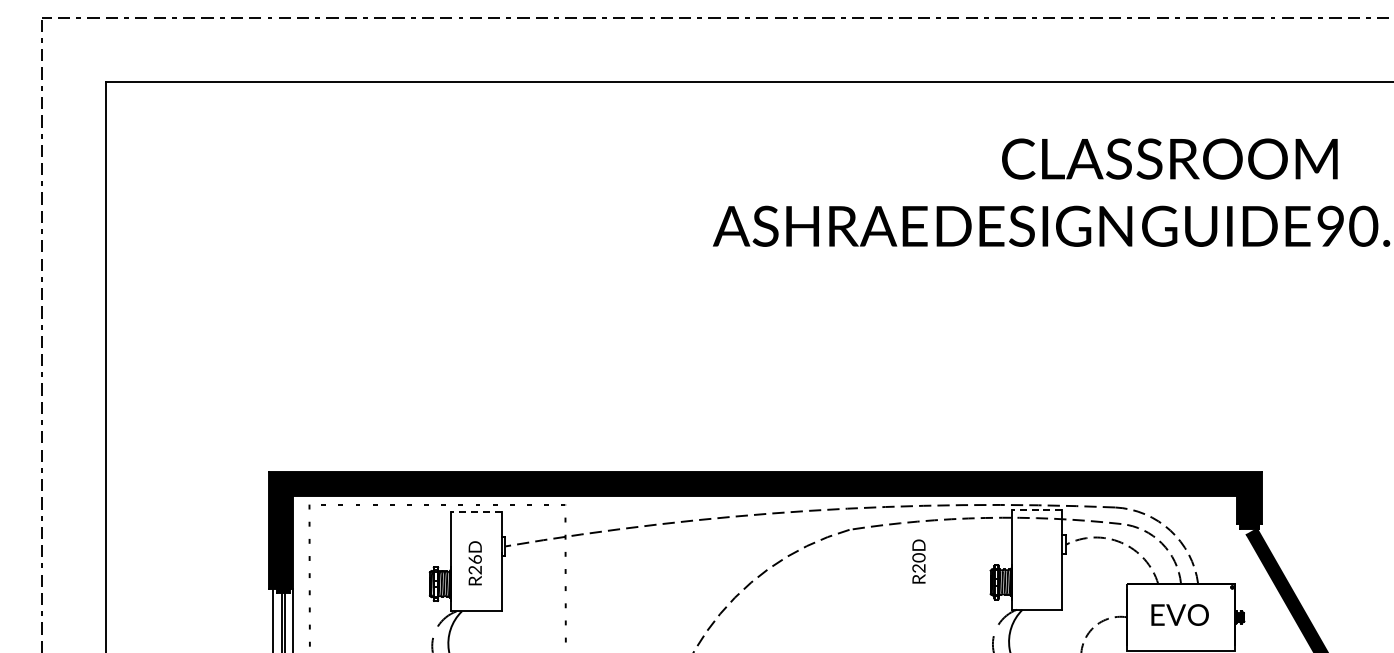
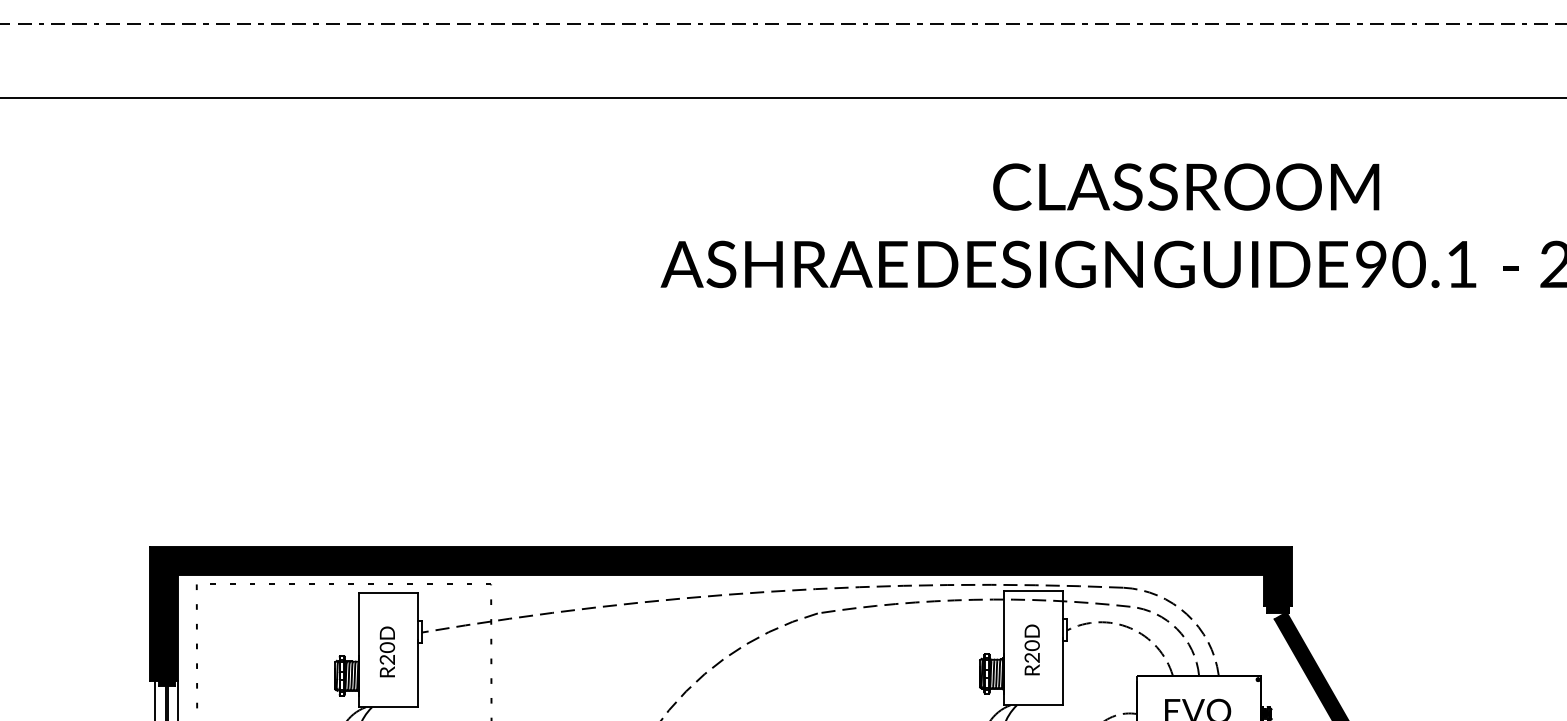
line: (1036, 510) -> (1032, 591), dashed -> solid
line: (475, 511) -> (387, 592), dashed -> solid
text: (474, 559) -> (386, 647), R26D -> R20D
text: (918, 561) -> (1031, 649), moved

